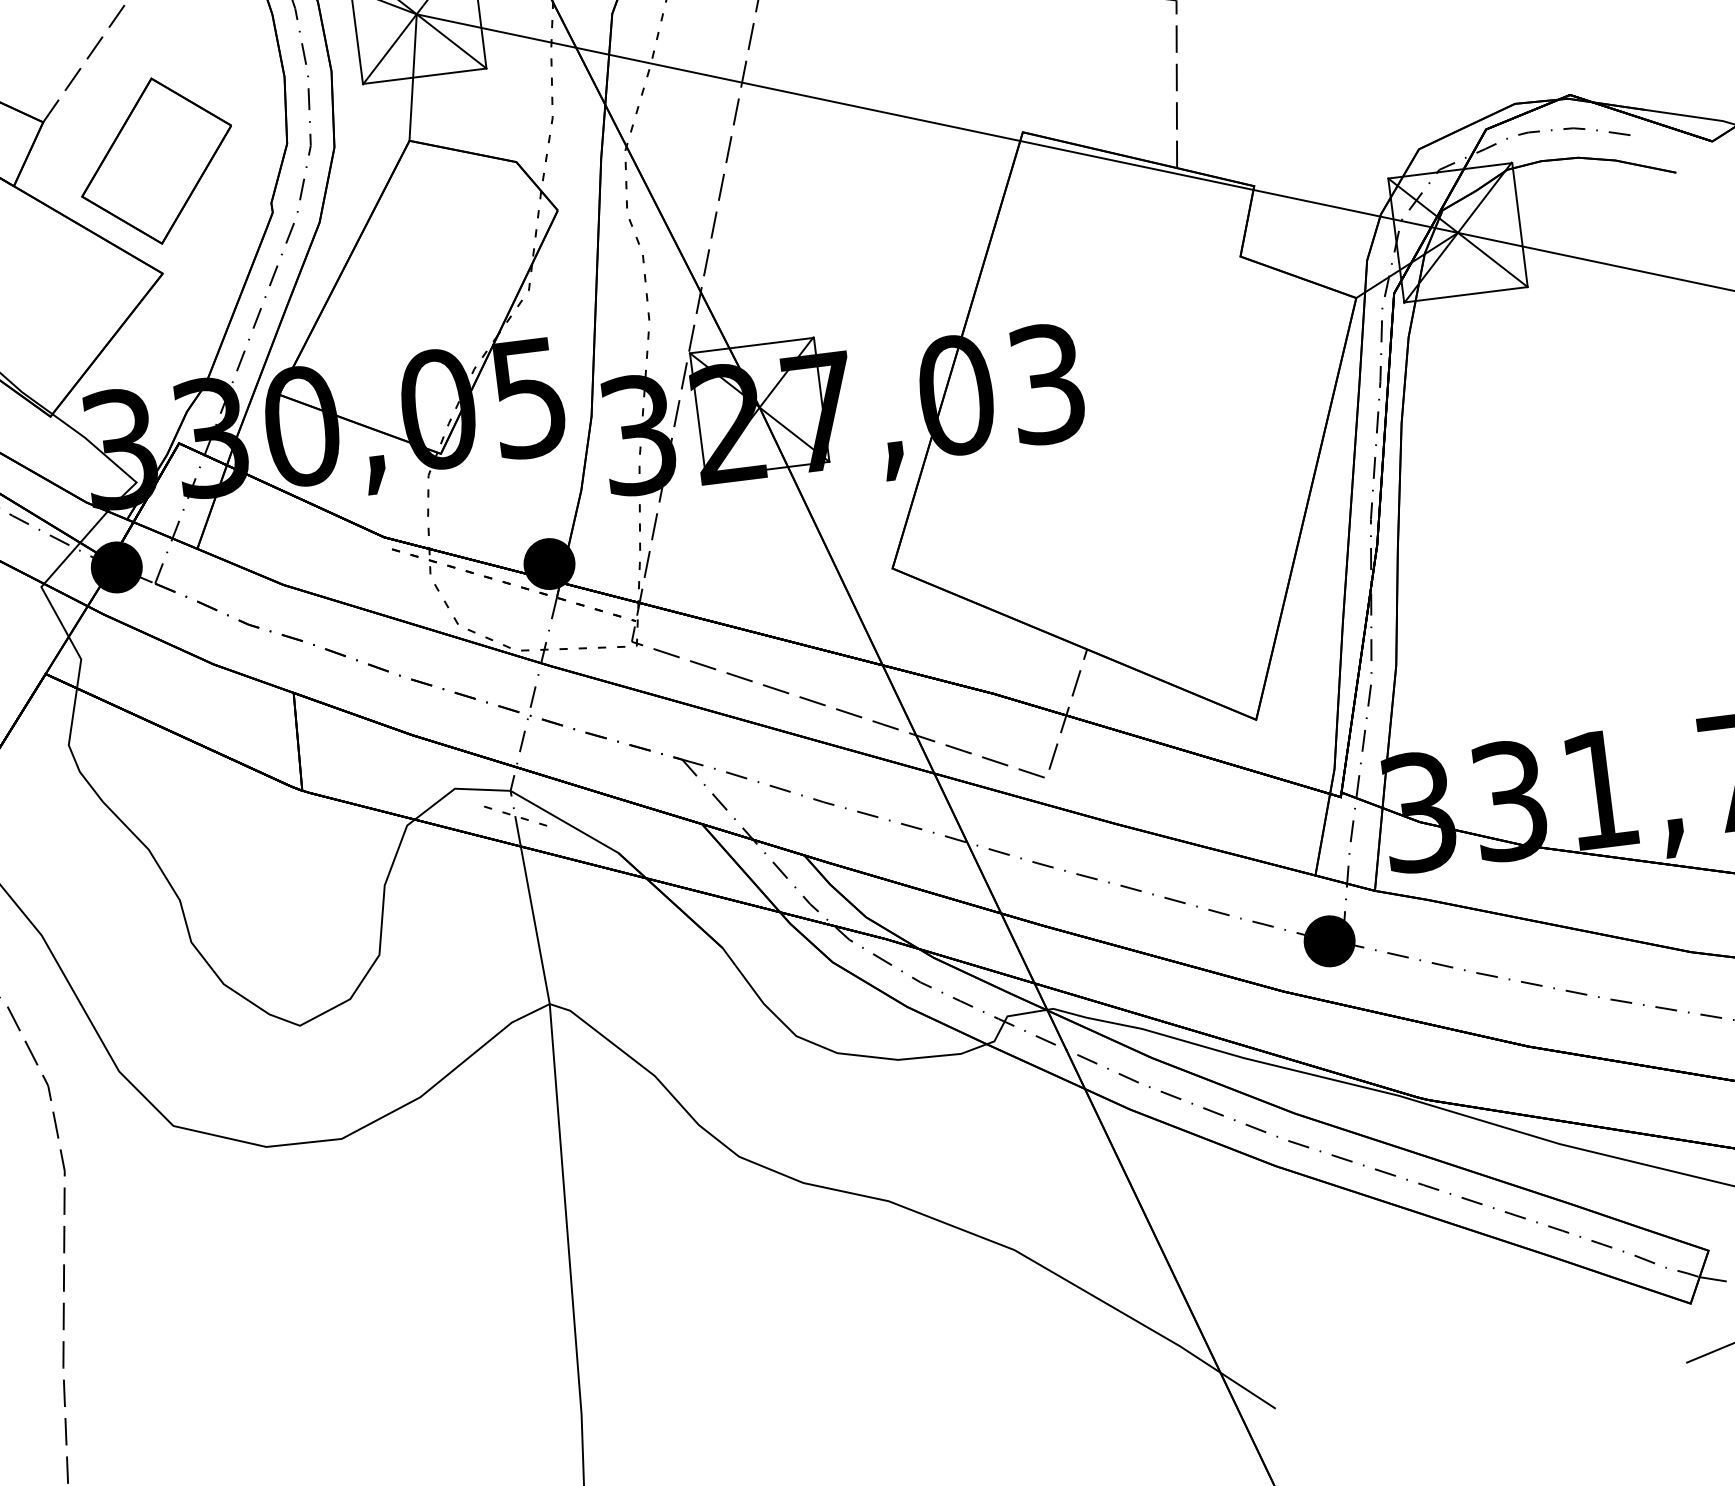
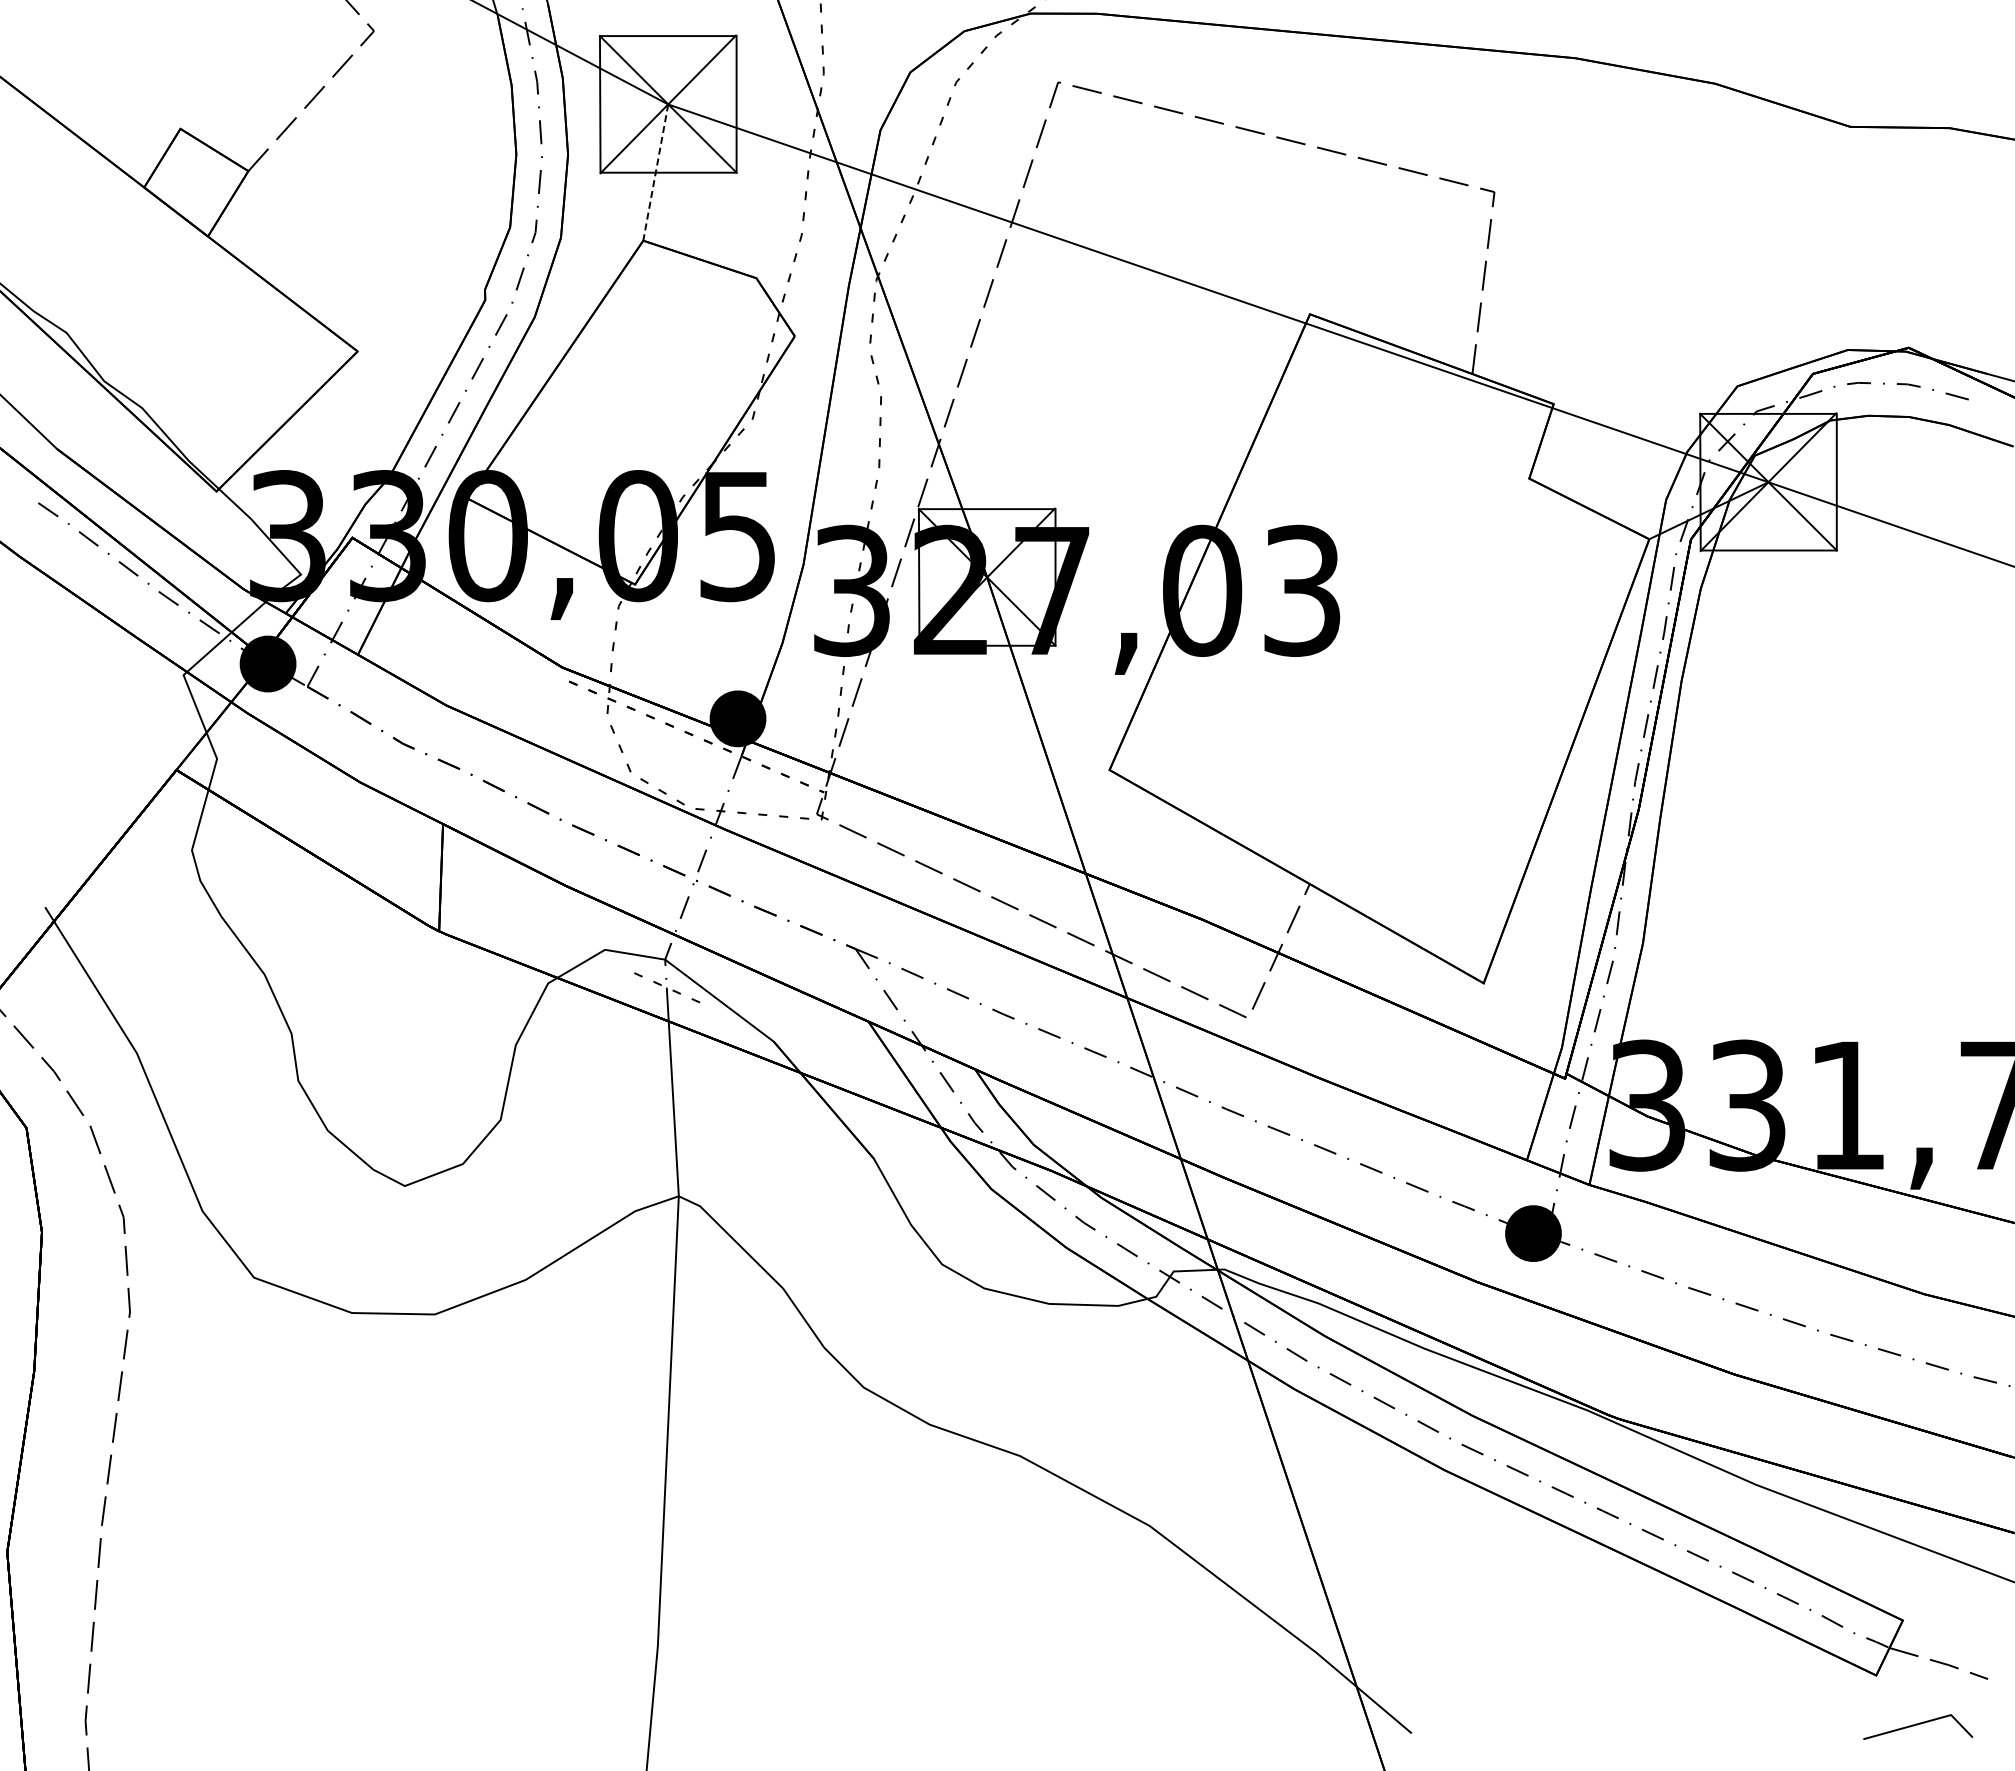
line: (412, 78) -> (655, 173), solid -> dashed
part: (155, 161) -> (365, 228), removed

